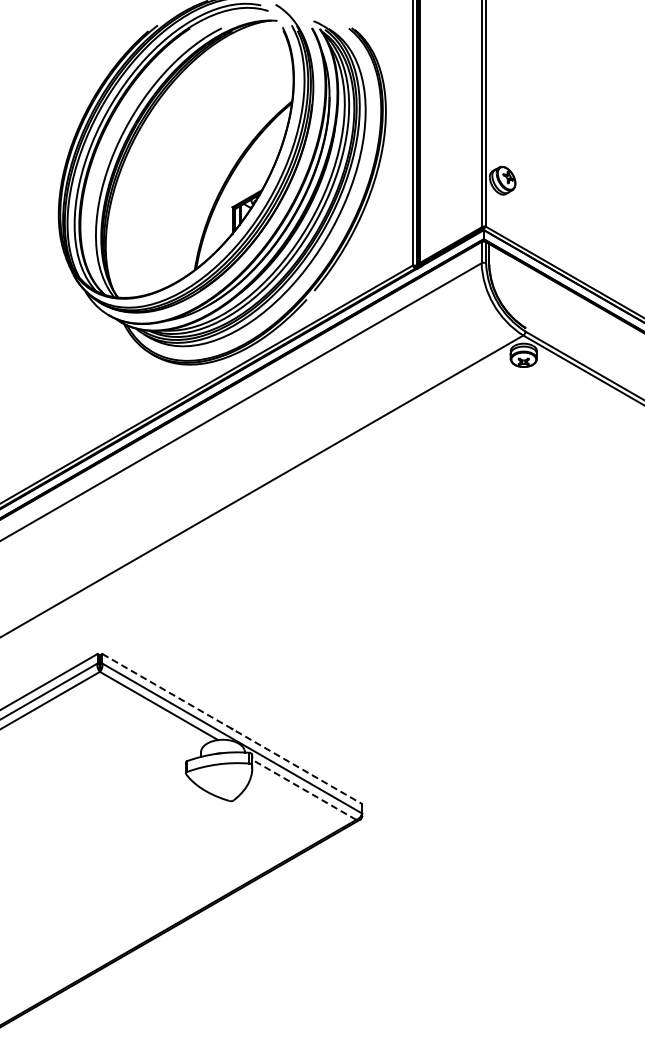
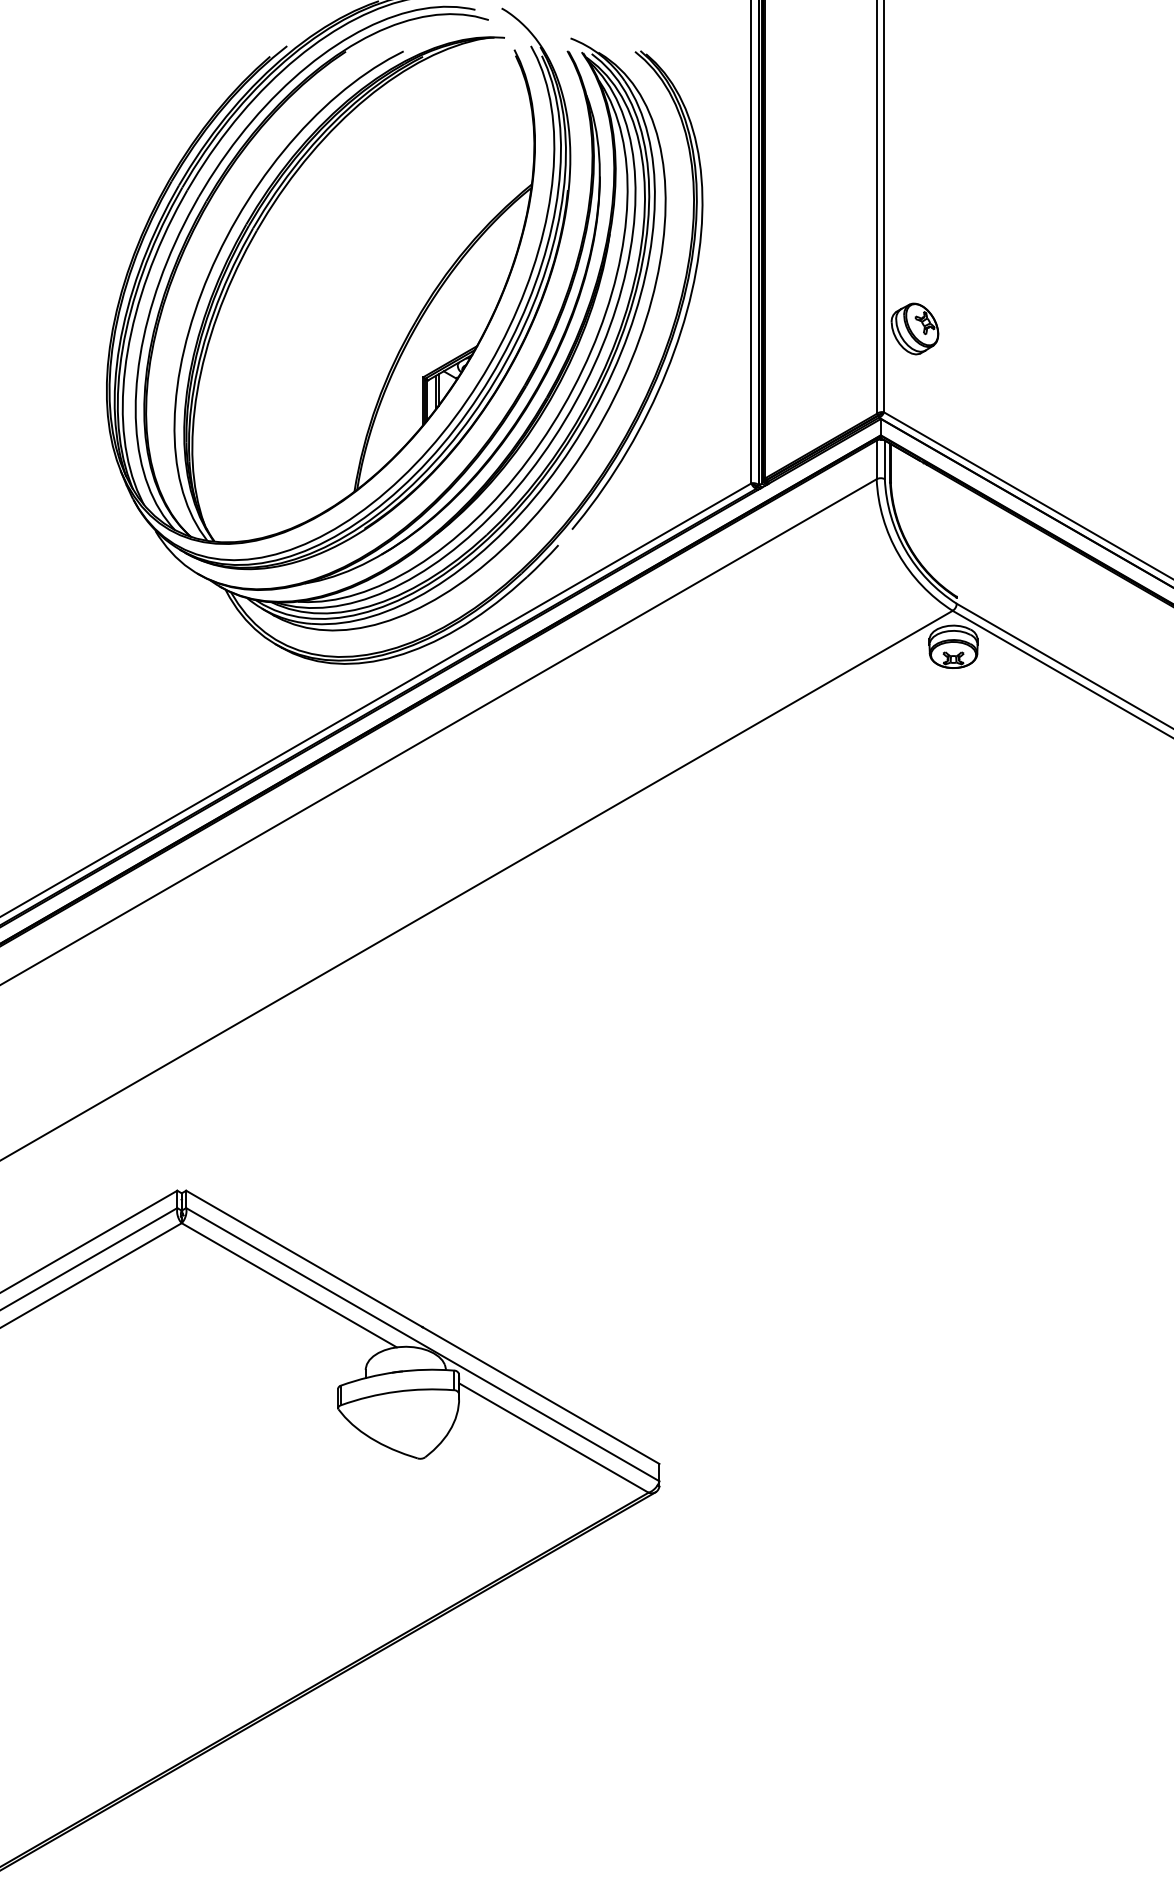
line: (232, 729) -> (423, 1328), dashed -> solid
line: (303, 789) -> (552, 1437), dashed -> solid

